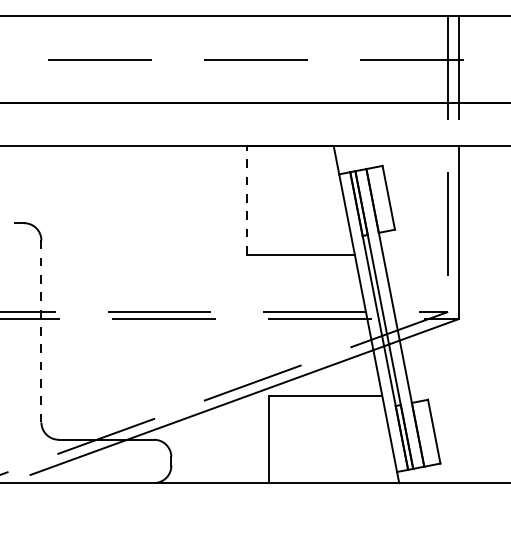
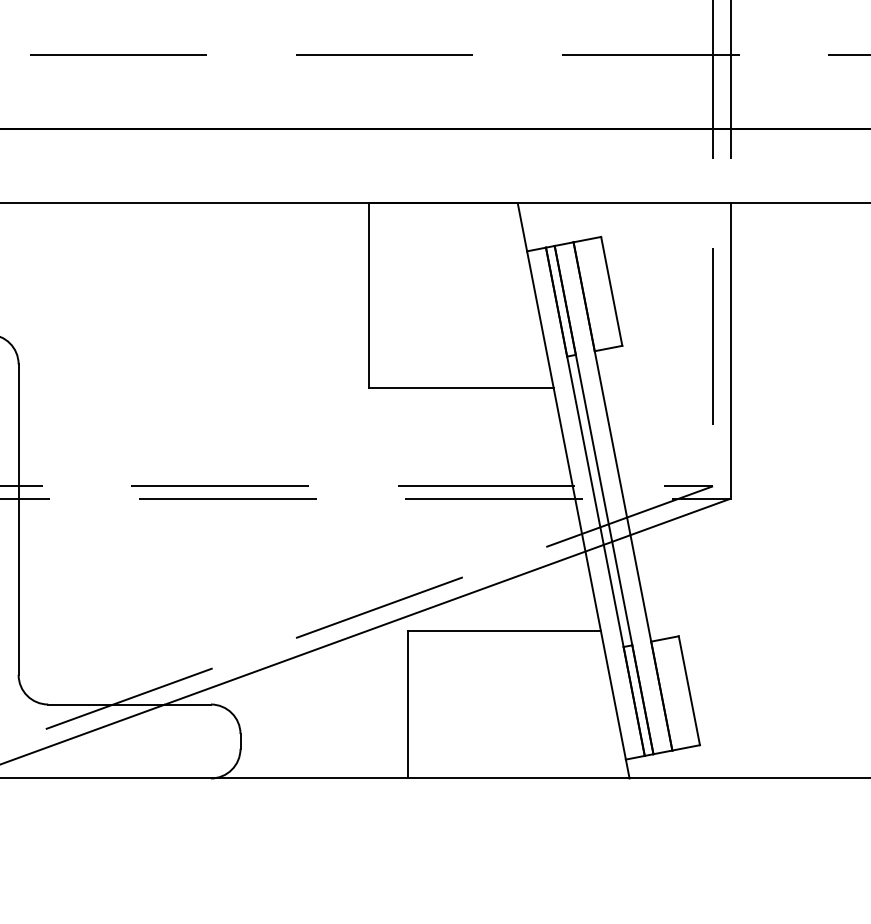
line: (246, 199) -> (368, 294), dashed -> solid
line: (41, 331) -> (18, 519), dashed -> solid

